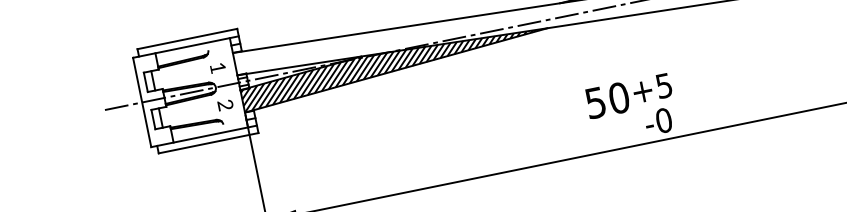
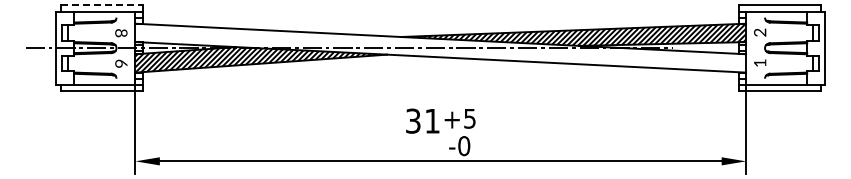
line: (186, 39) -> (101, 5), solid -> dashed
text: (218, 68) -> (121, 33), 1 -> 8
text: (608, 99) -> (423, 120), 50 -> 31
text: (225, 104) -> (121, 63), 2 -> 6

